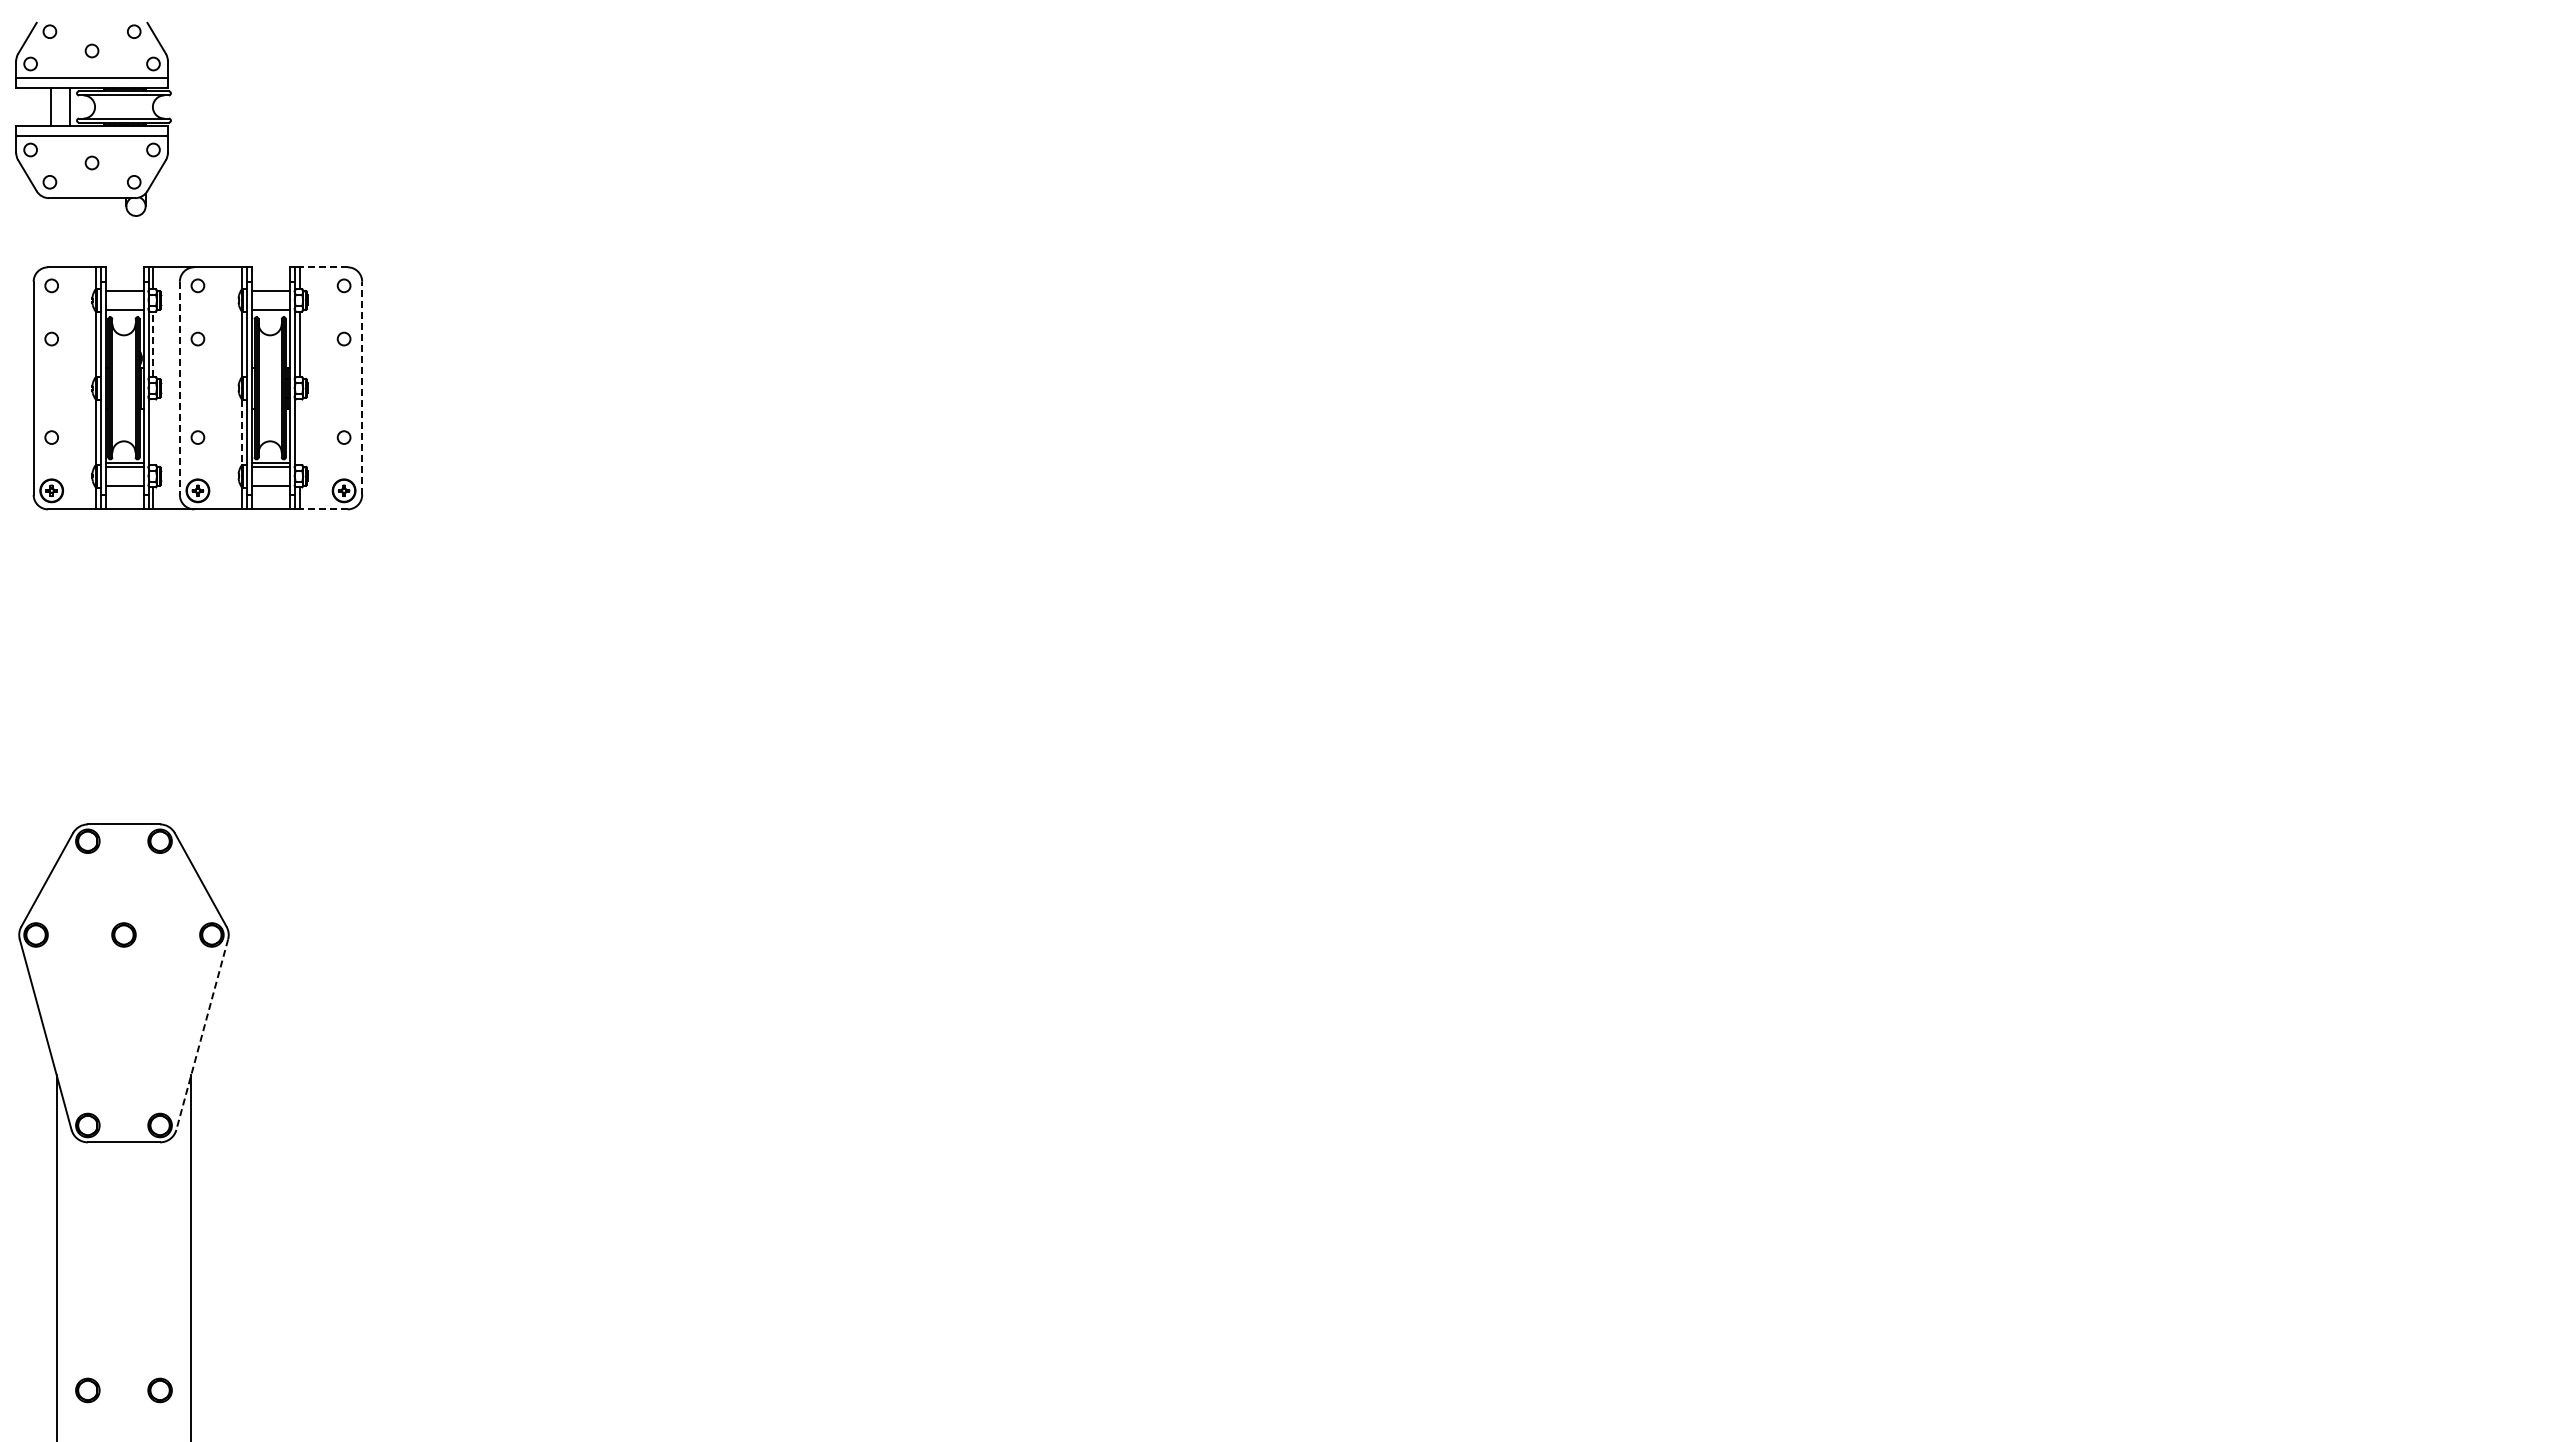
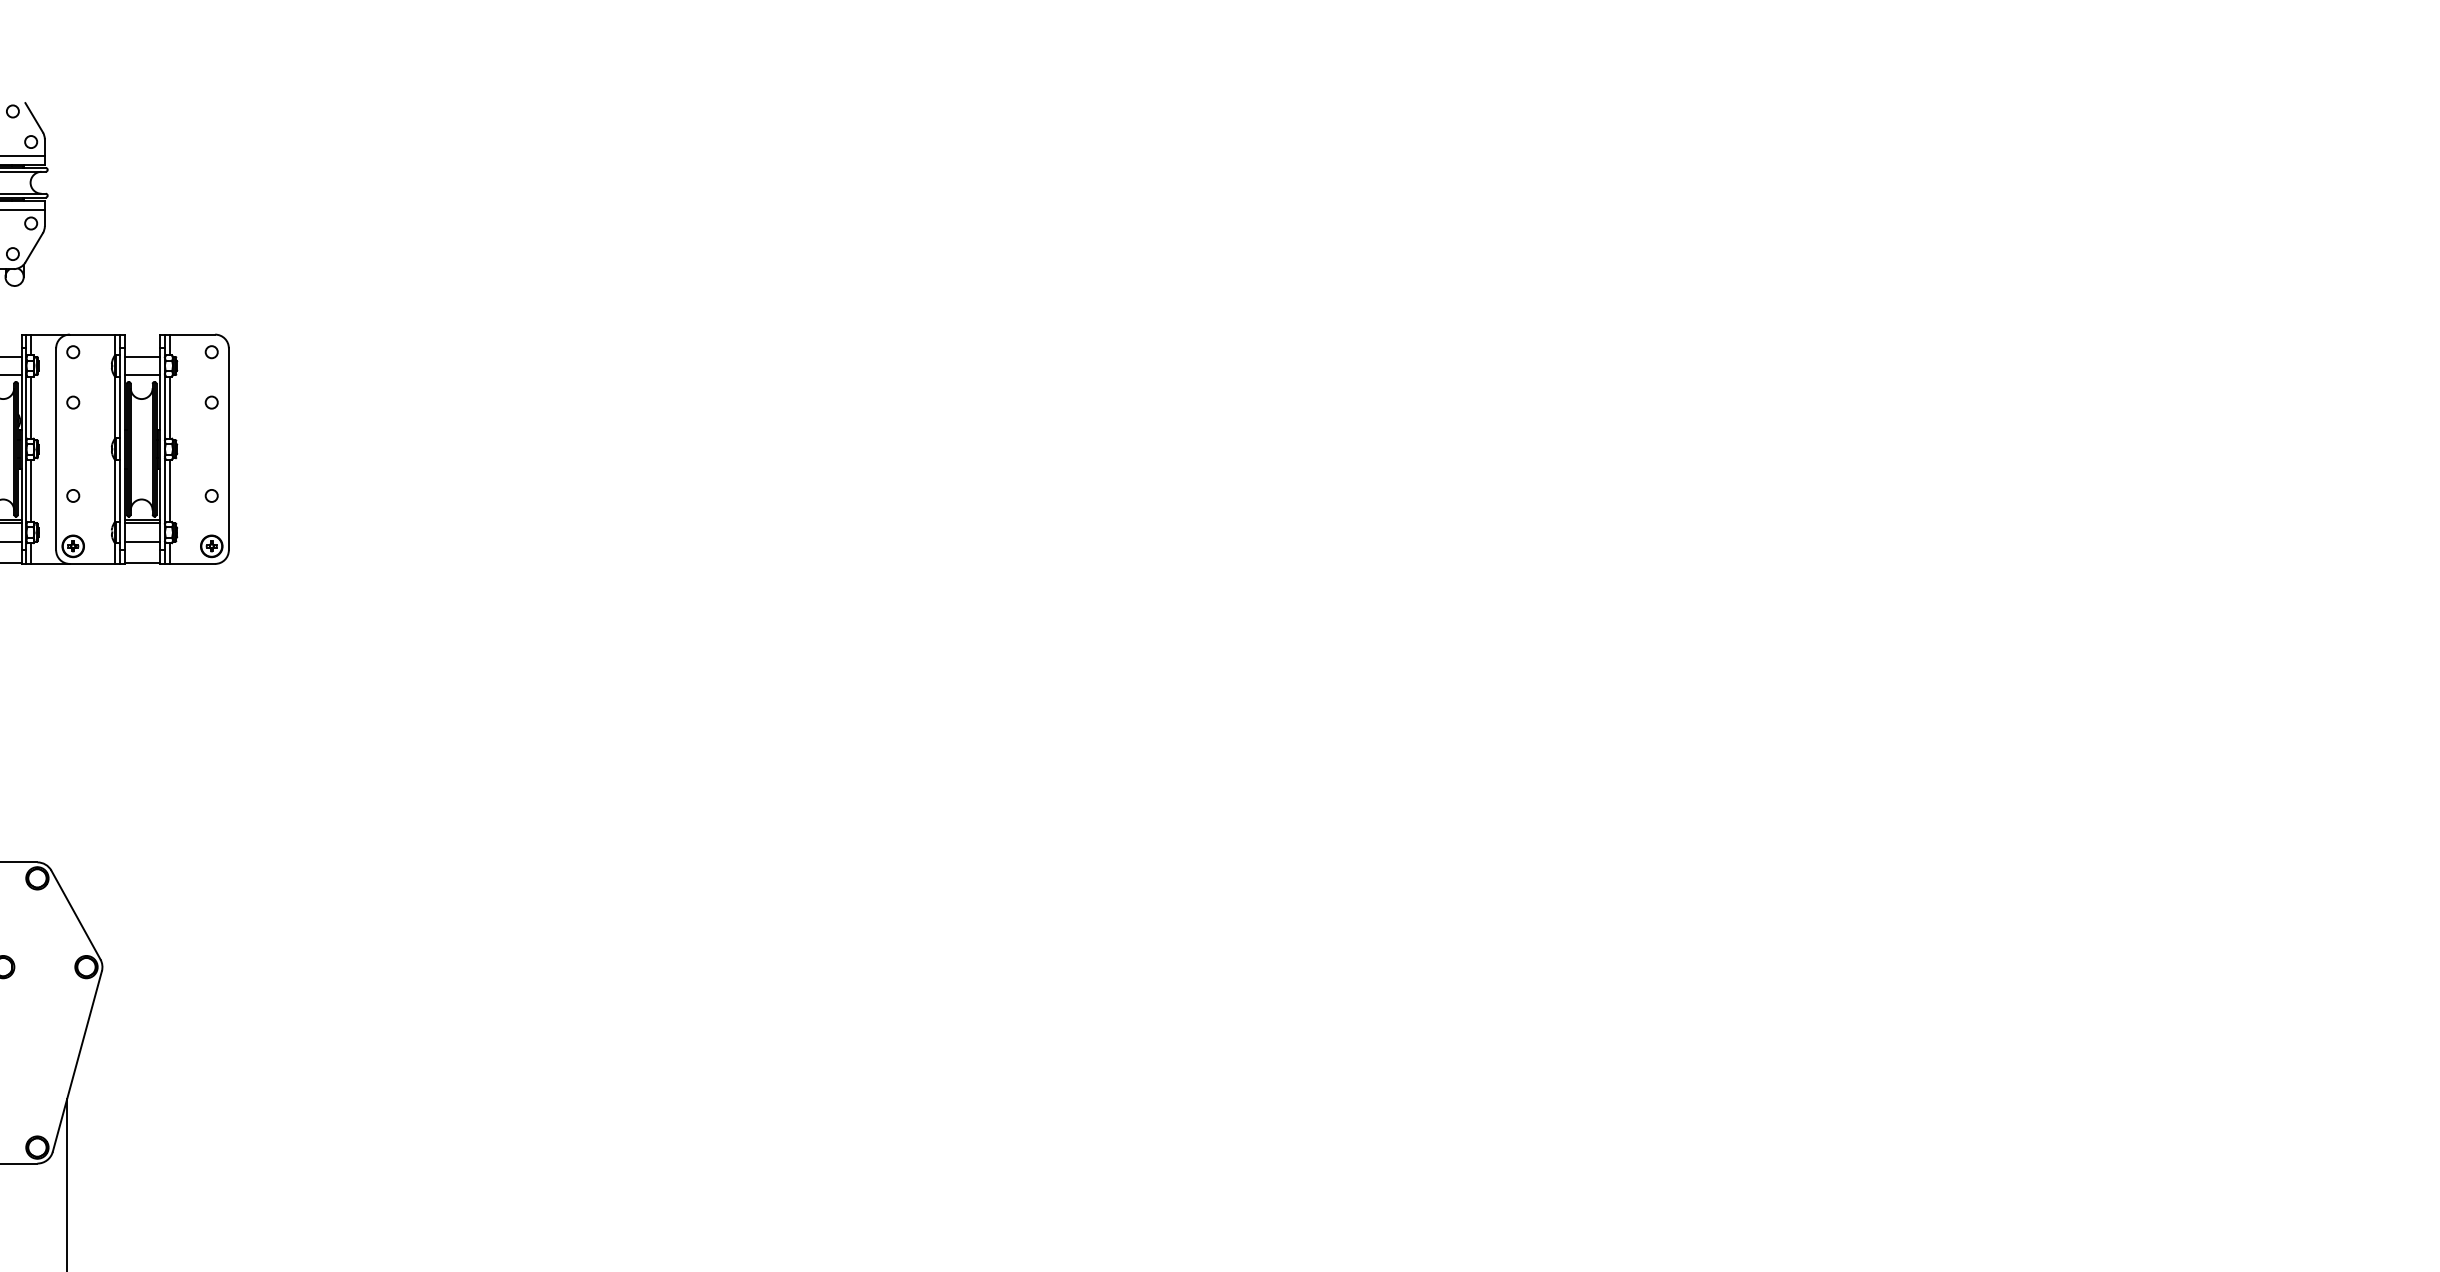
line: (323, 267) -> (192, 334), dashed -> solid
line: (153, 344) -> (31, 407), dashed -> solid
line: (179, 388) -> (55, 449), dashed -> solid
line: (362, 388) -> (229, 449), dashed -> solid
line: (153, 432) -> (31, 491), added
line: (242, 432) -> (115, 491), dashed -> solid
line: (299, 432) -> (169, 491), added
line: (323, 509) -> (192, 564), dashed -> solid
line: (202, 1034) -> (77, 1061), dashed -> solid

